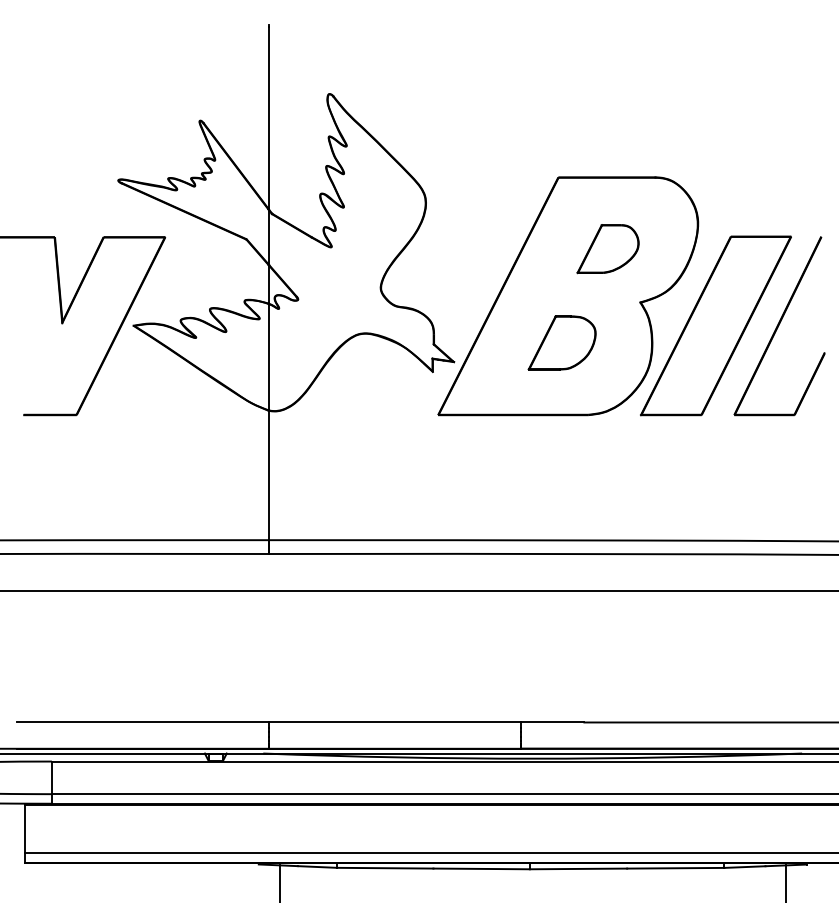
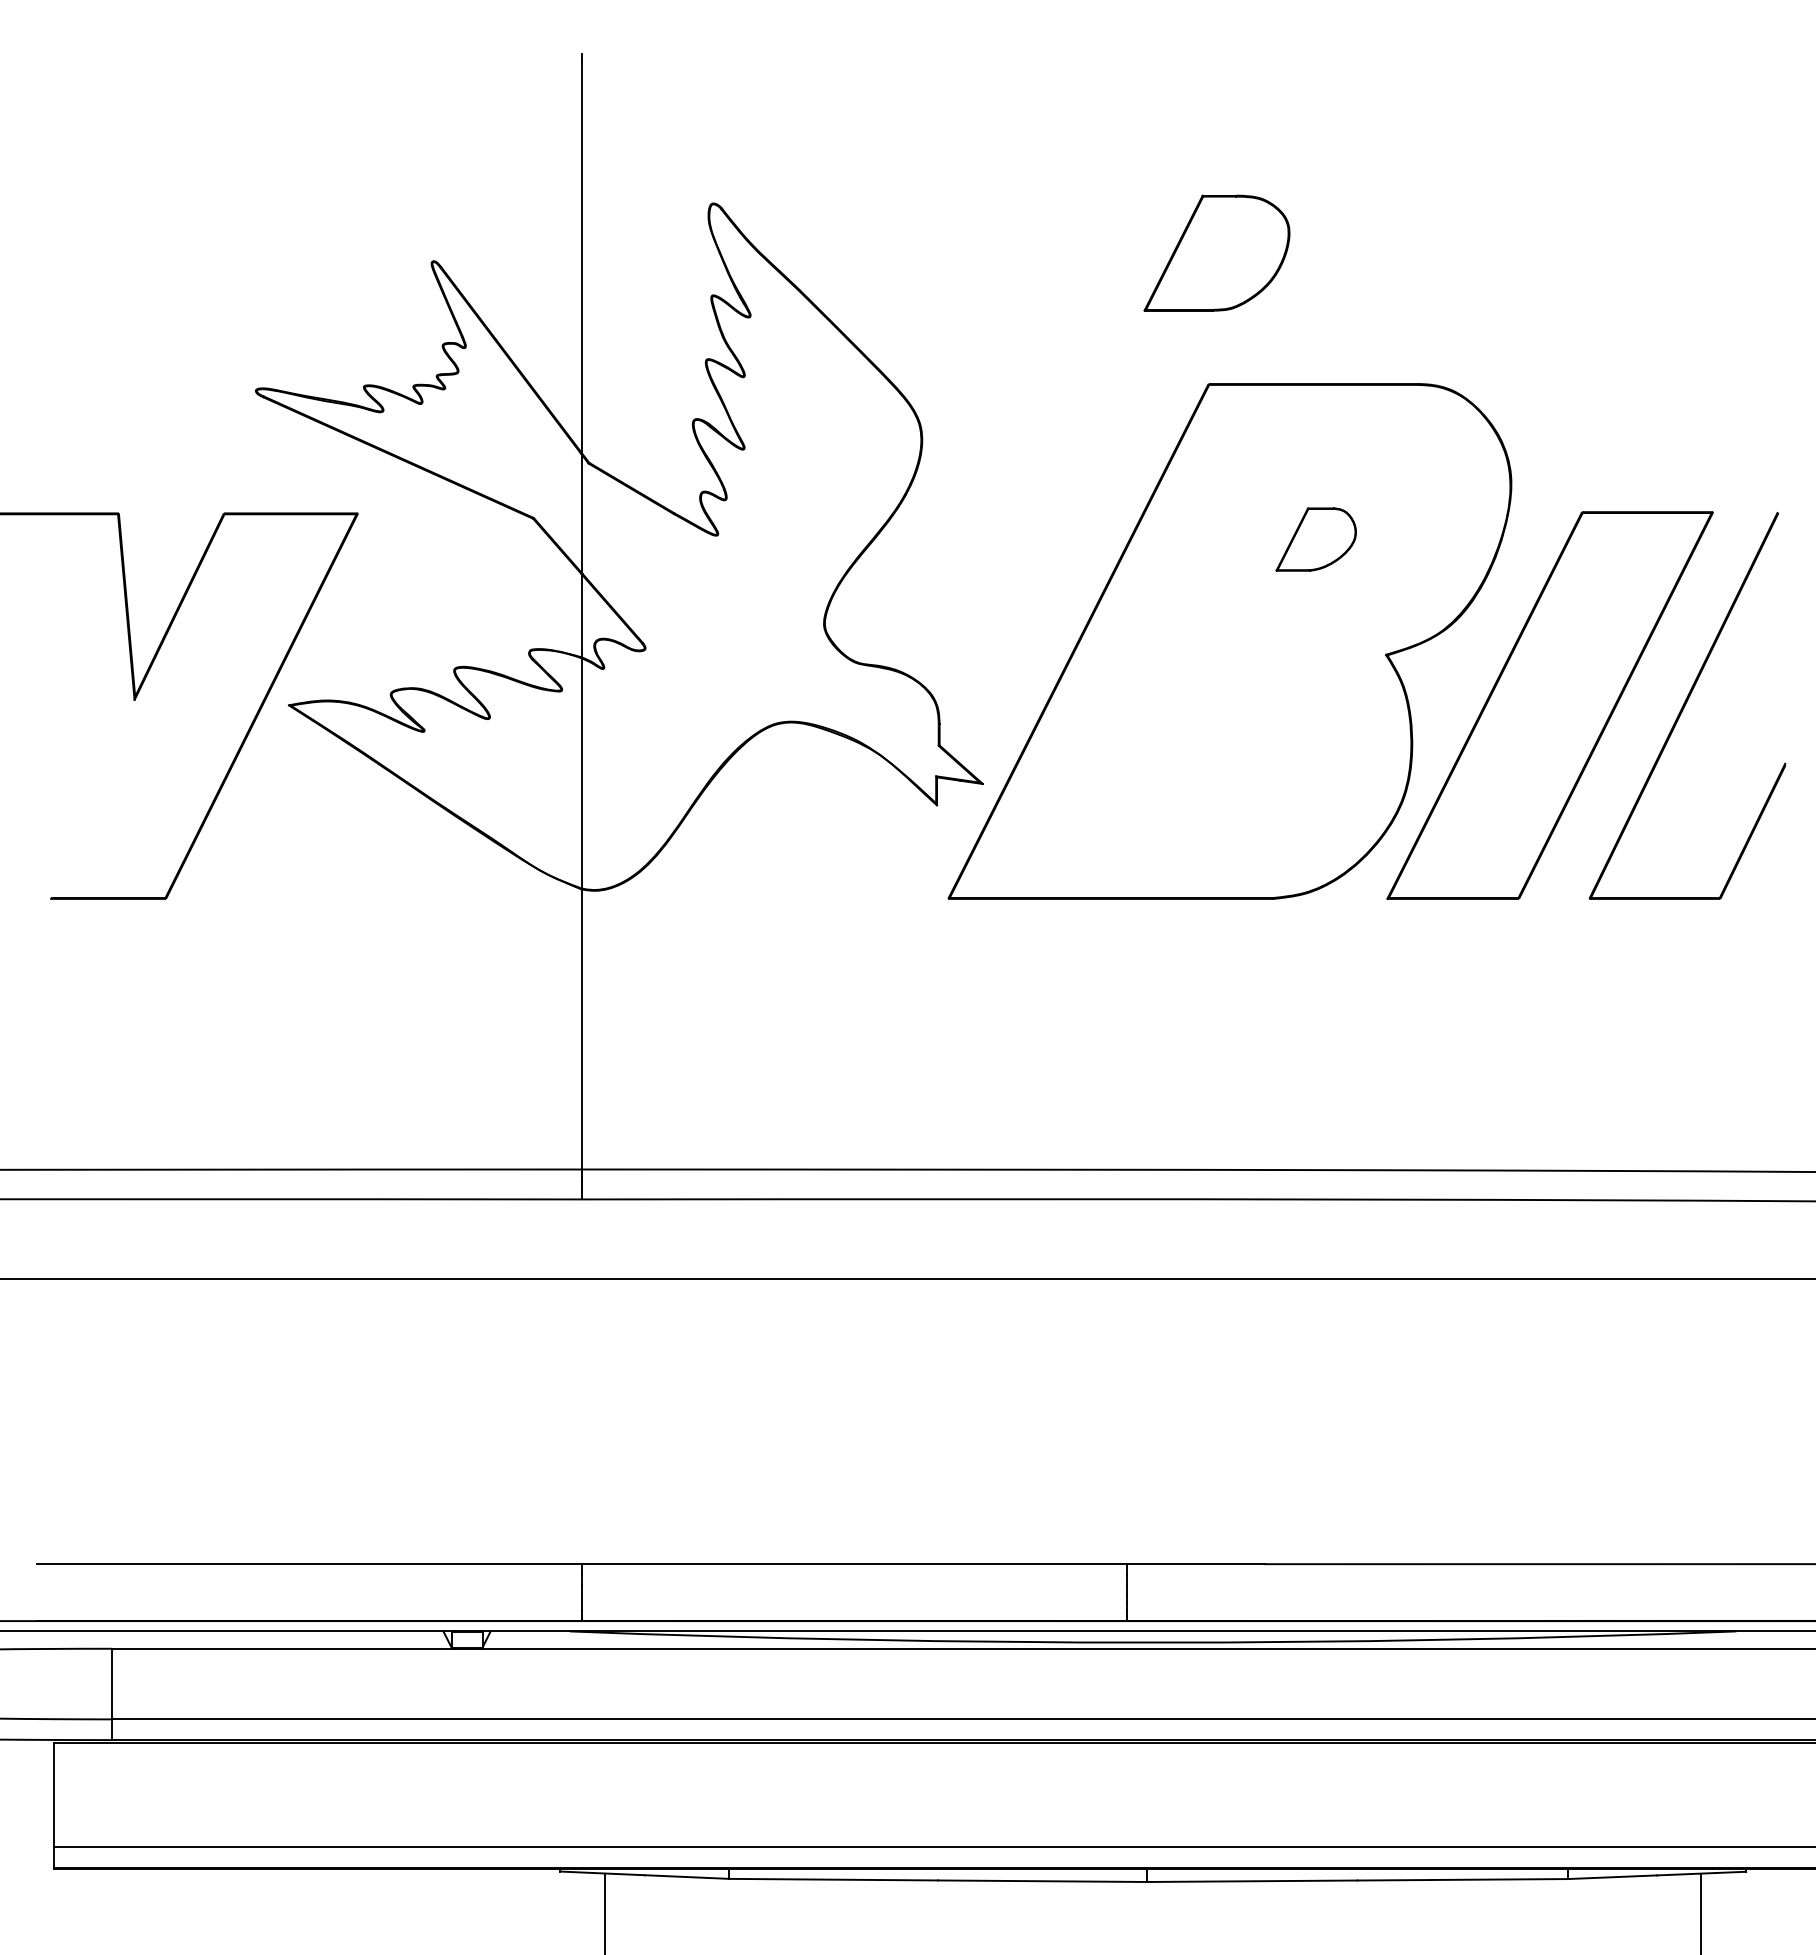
part: (607, 249) -> (1315, 540), size x0.6
part: (561, 342) -> (1215, 252), moved

